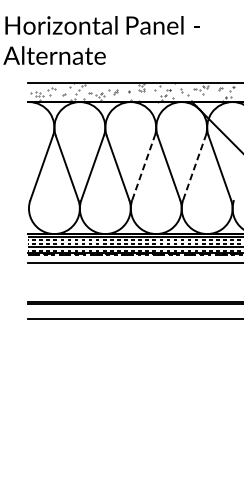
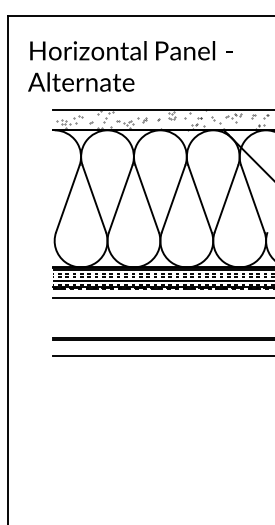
line: (143, 167) -> (173, 198), dashed -> solid
line: (194, 167) -> (226, 198), dashed -> solid

